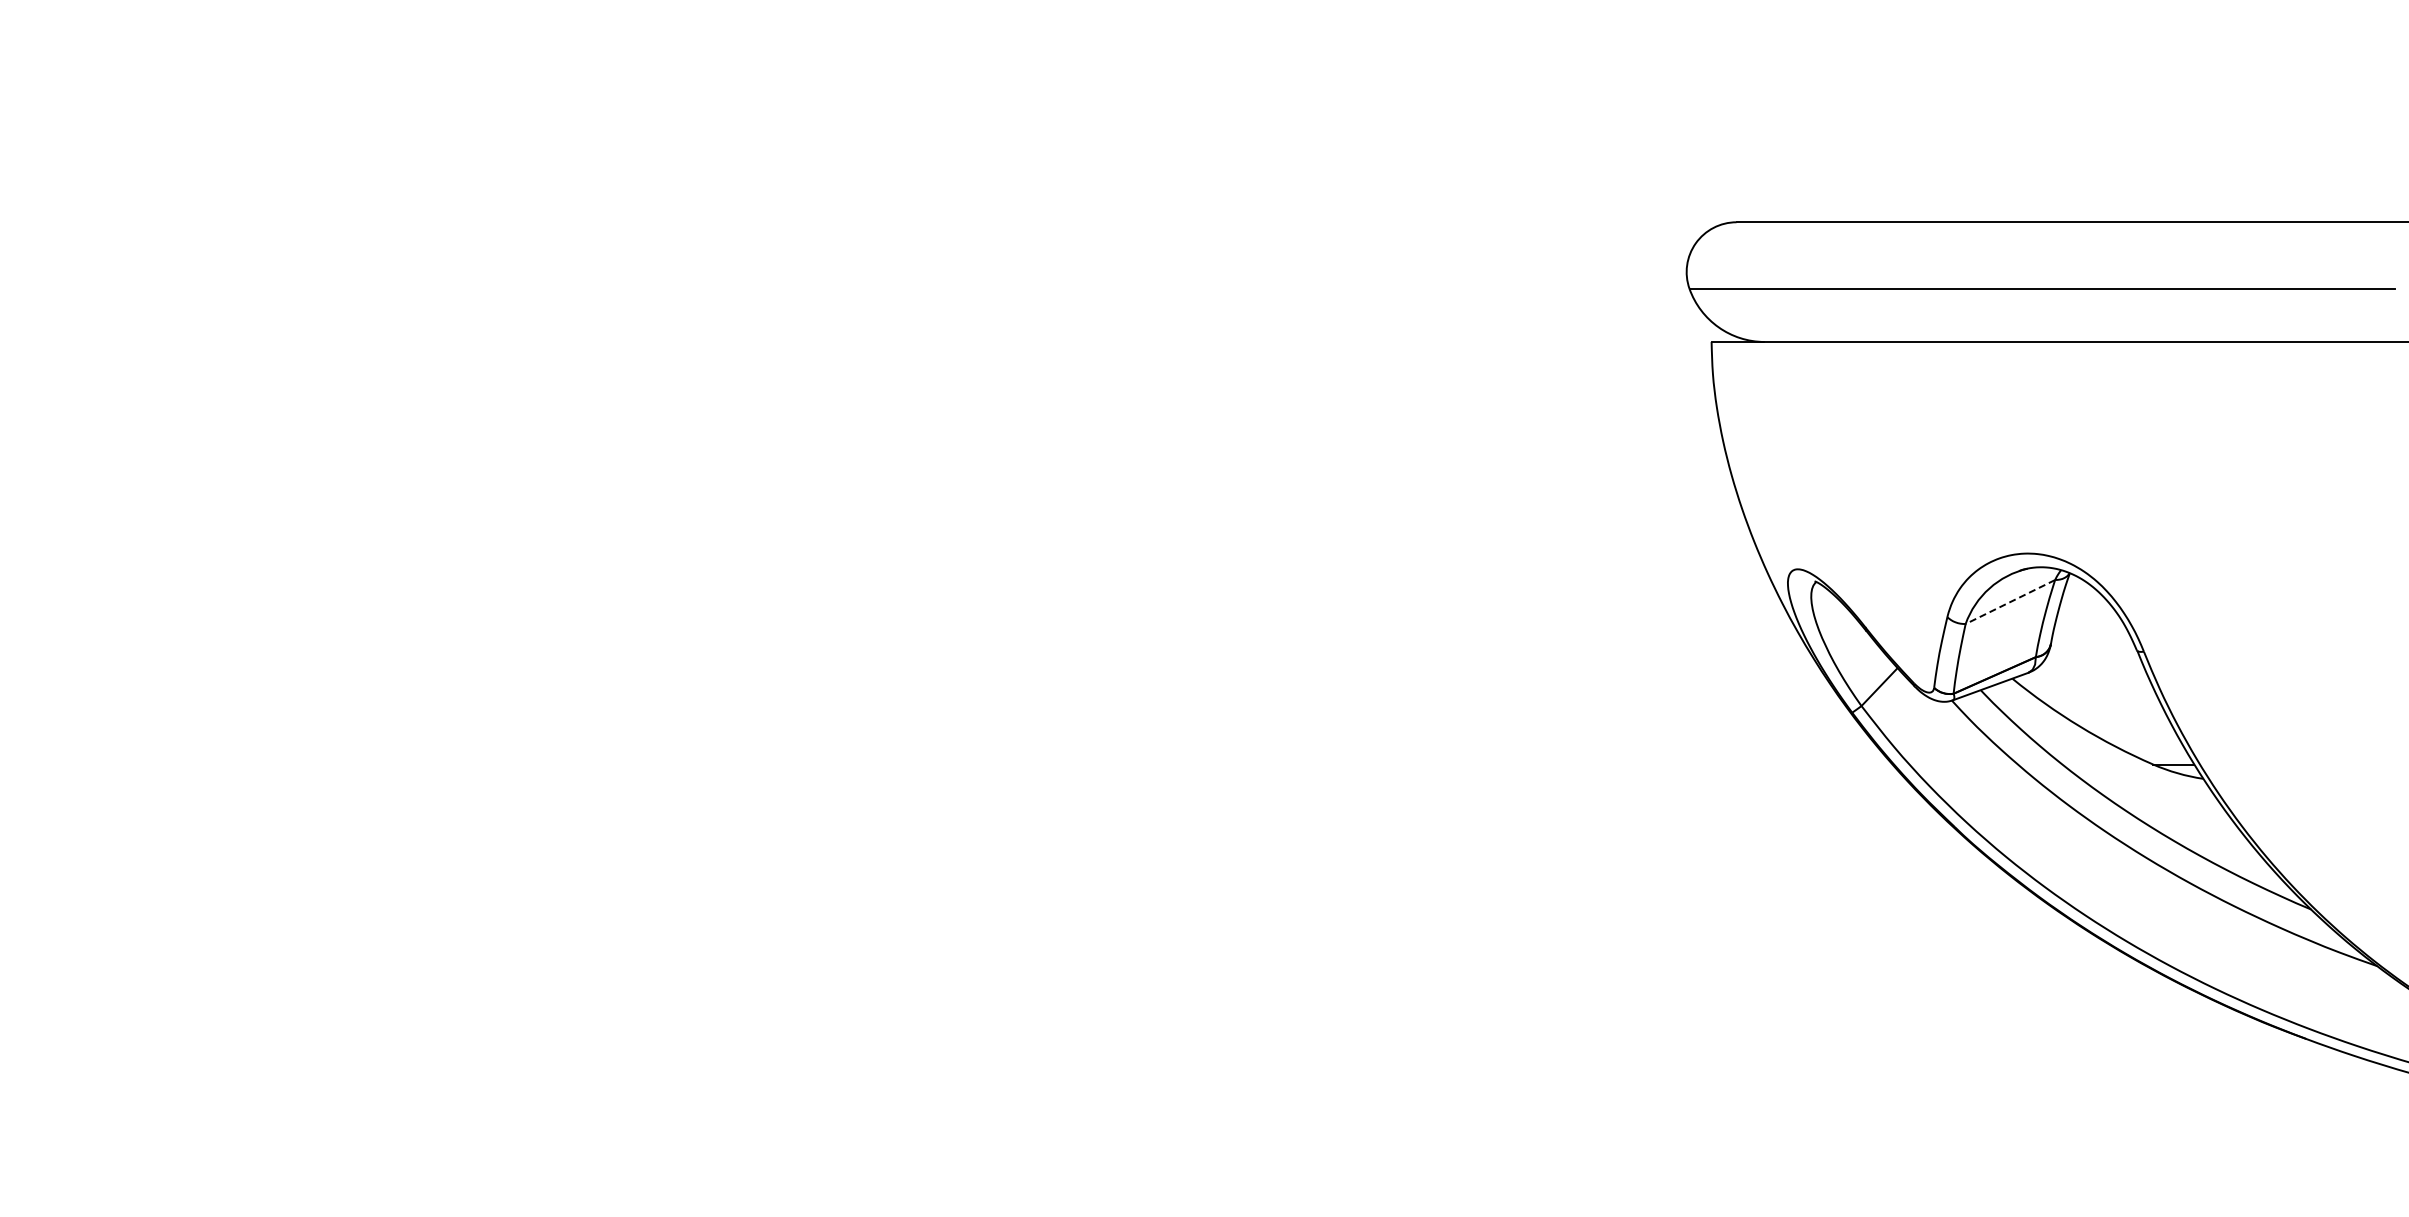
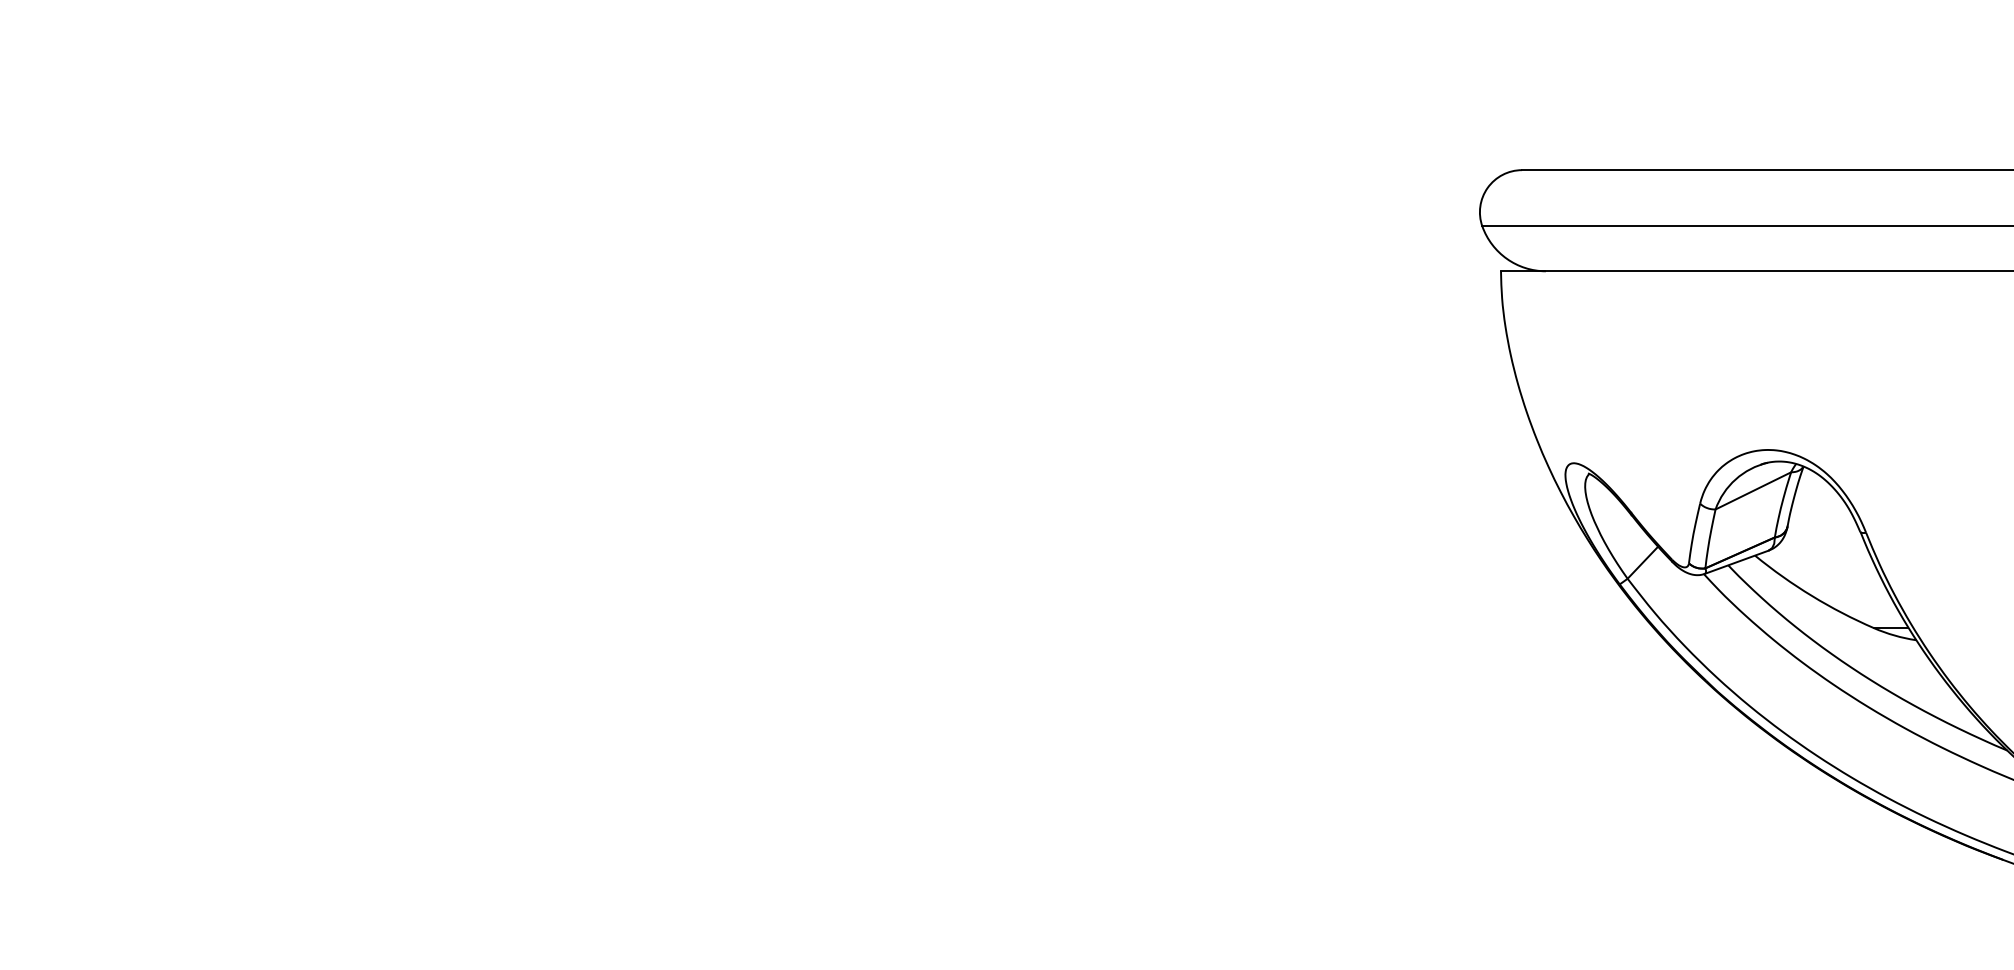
line: (2010, 602) -> (1753, 491), dashed -> solid

